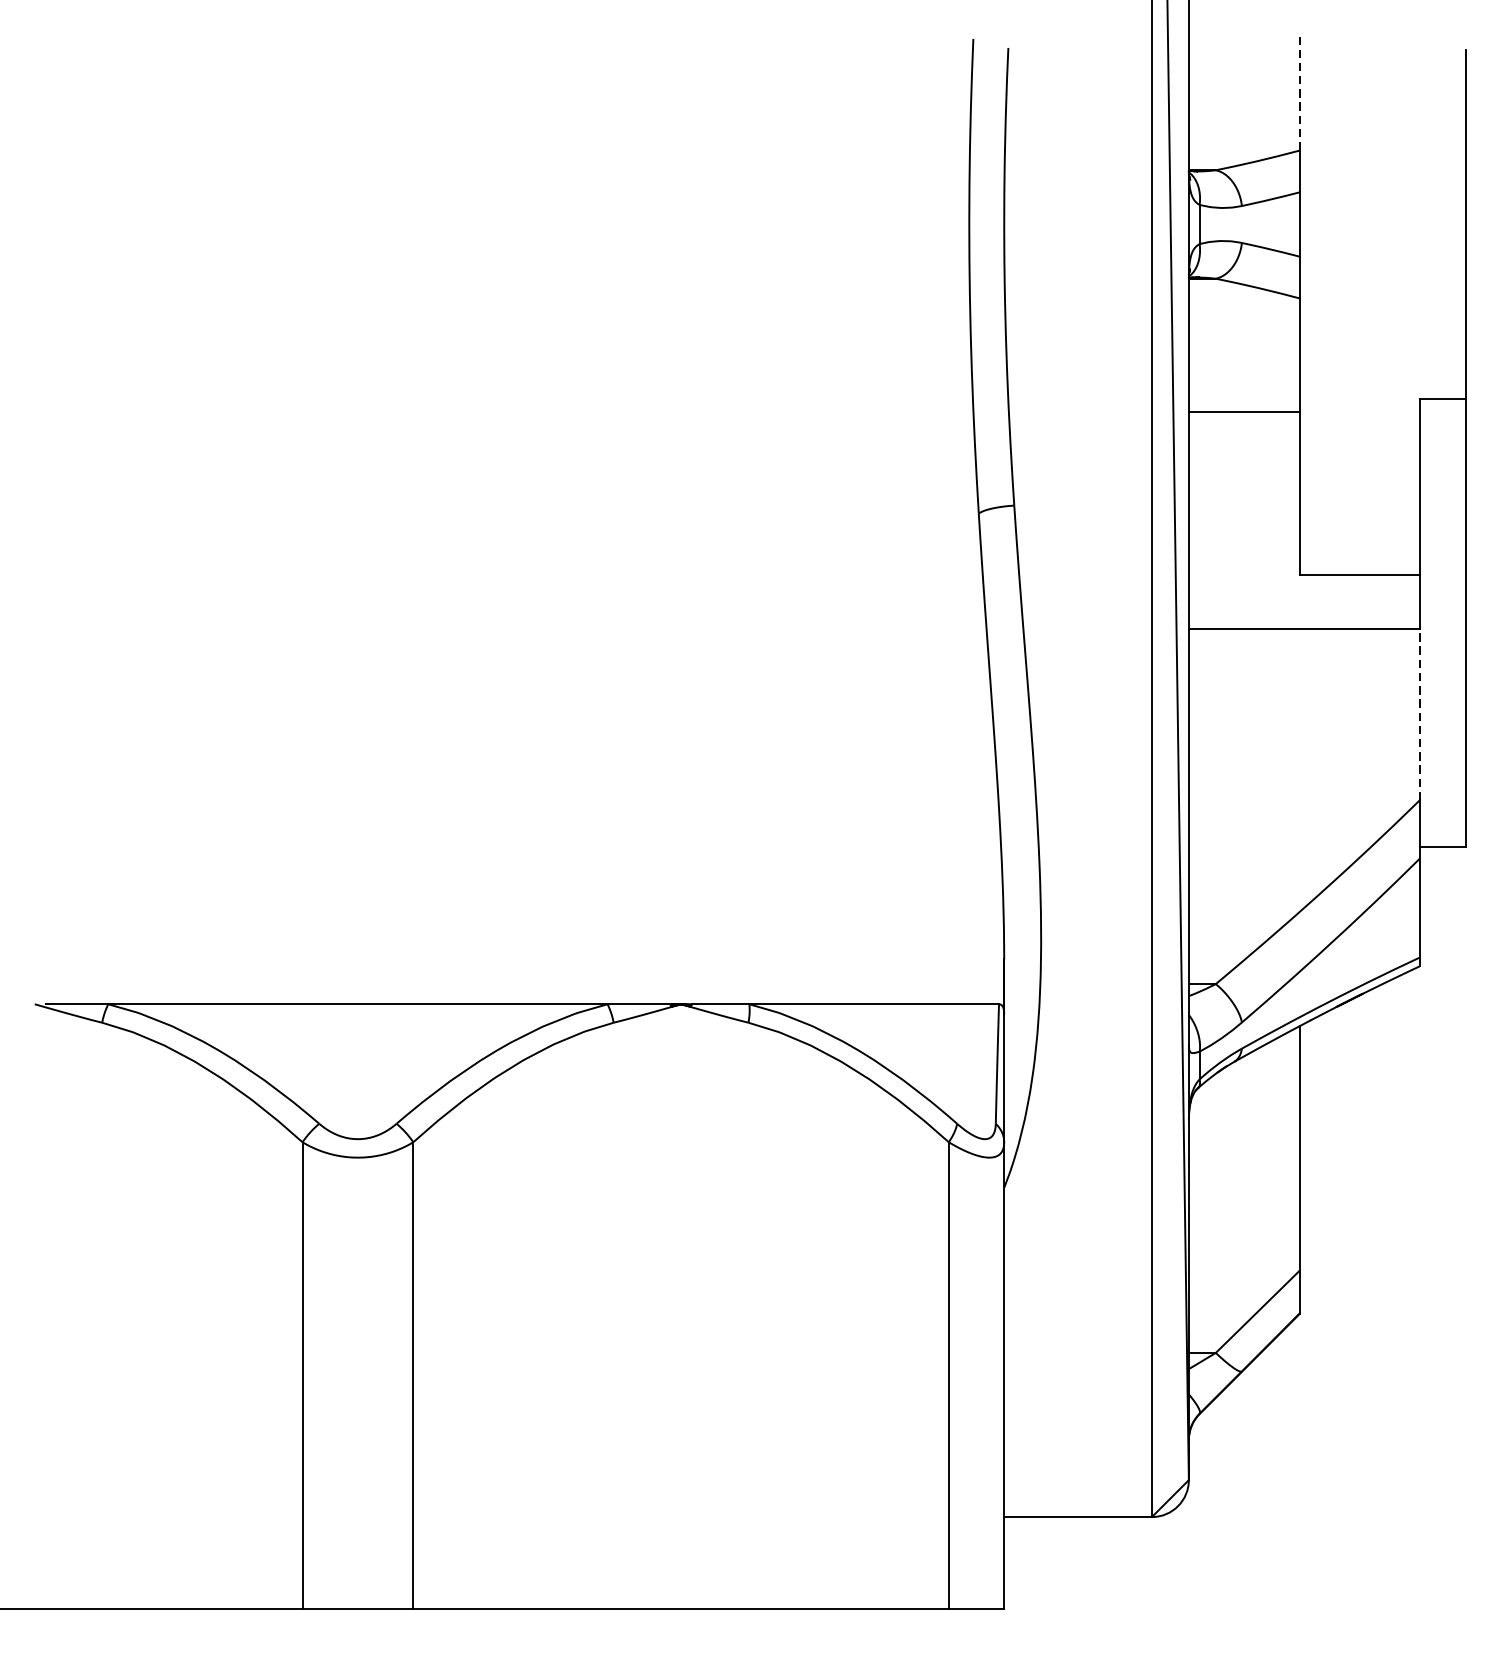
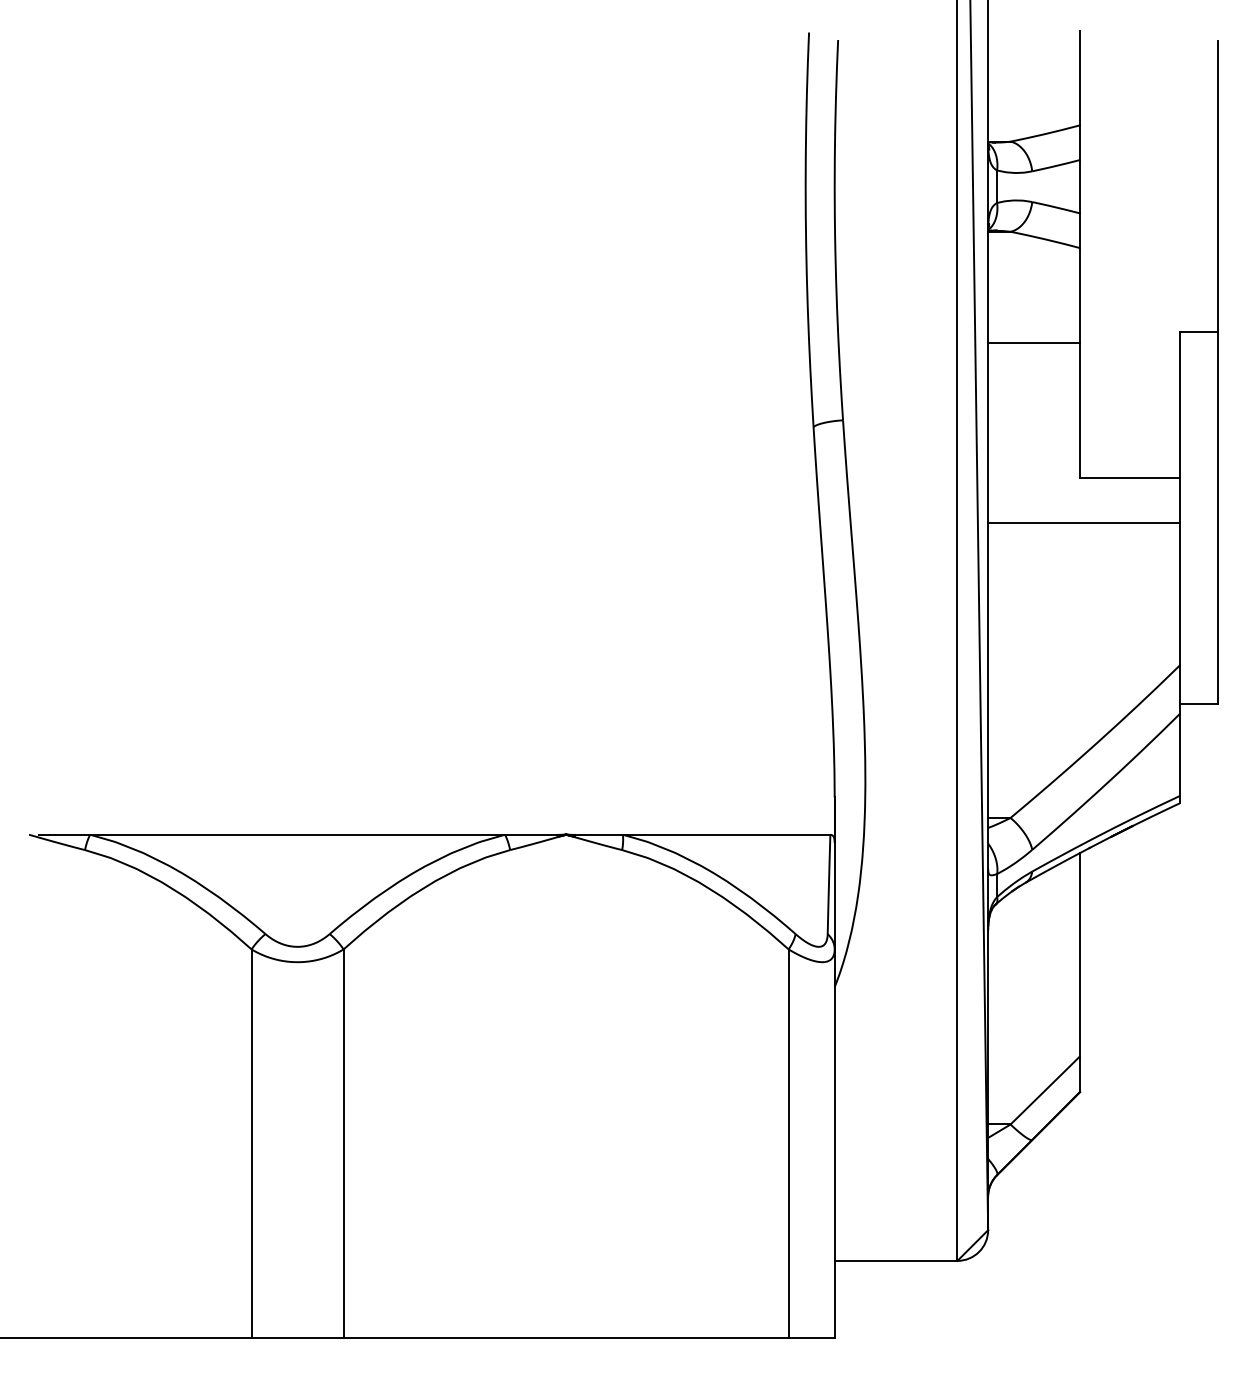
line: (1299, 93) -> (1080, 77), dashed -> solid
line: (1419, 713) -> (1179, 593), dashed -> solid

